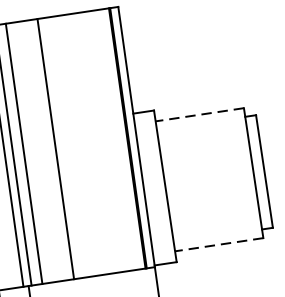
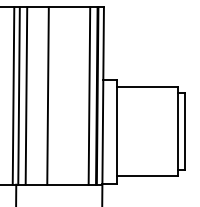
line: (199, 114) -> (147, 87), dashed -> solid
line: (116, 139) -> (89, 95), added
line: (219, 245) -> (147, 176), dashed -> solid

